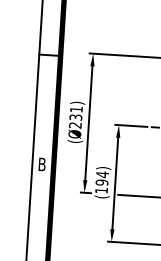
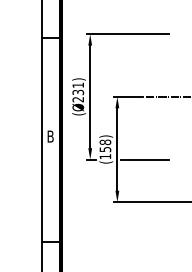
text: (102, 178) -> (105, 145), (194) -> (158)

